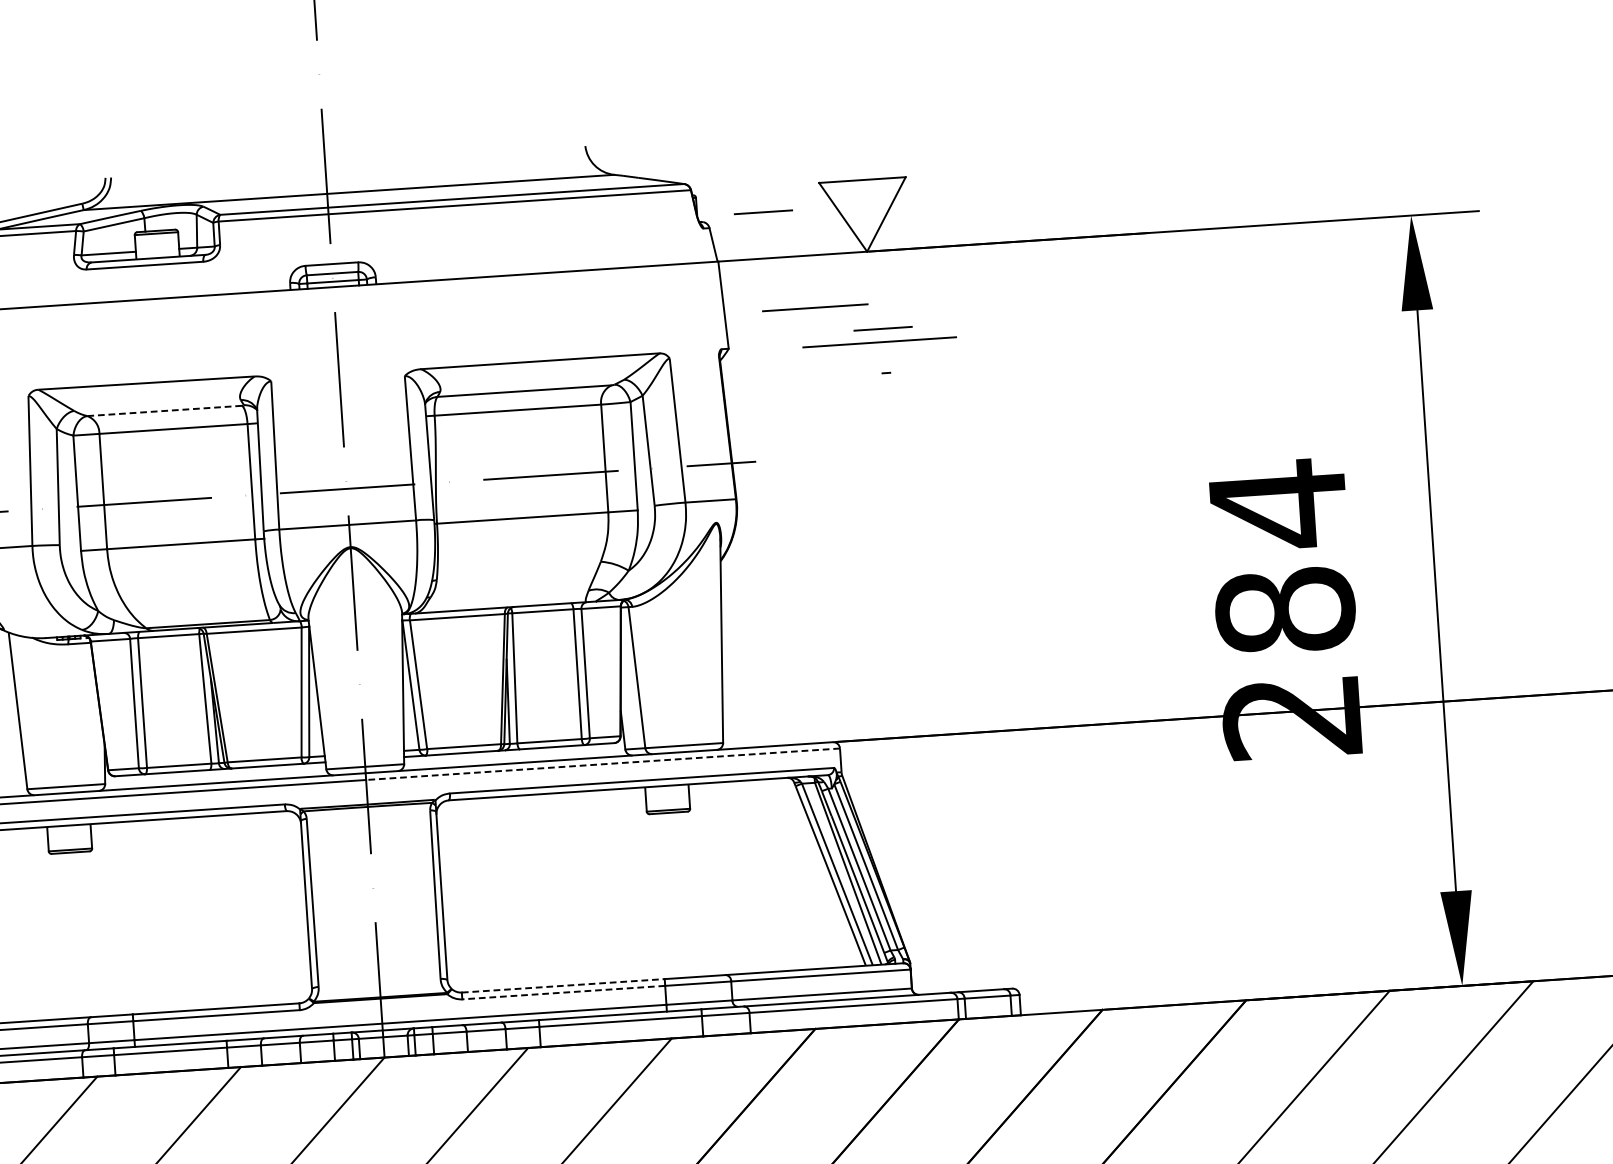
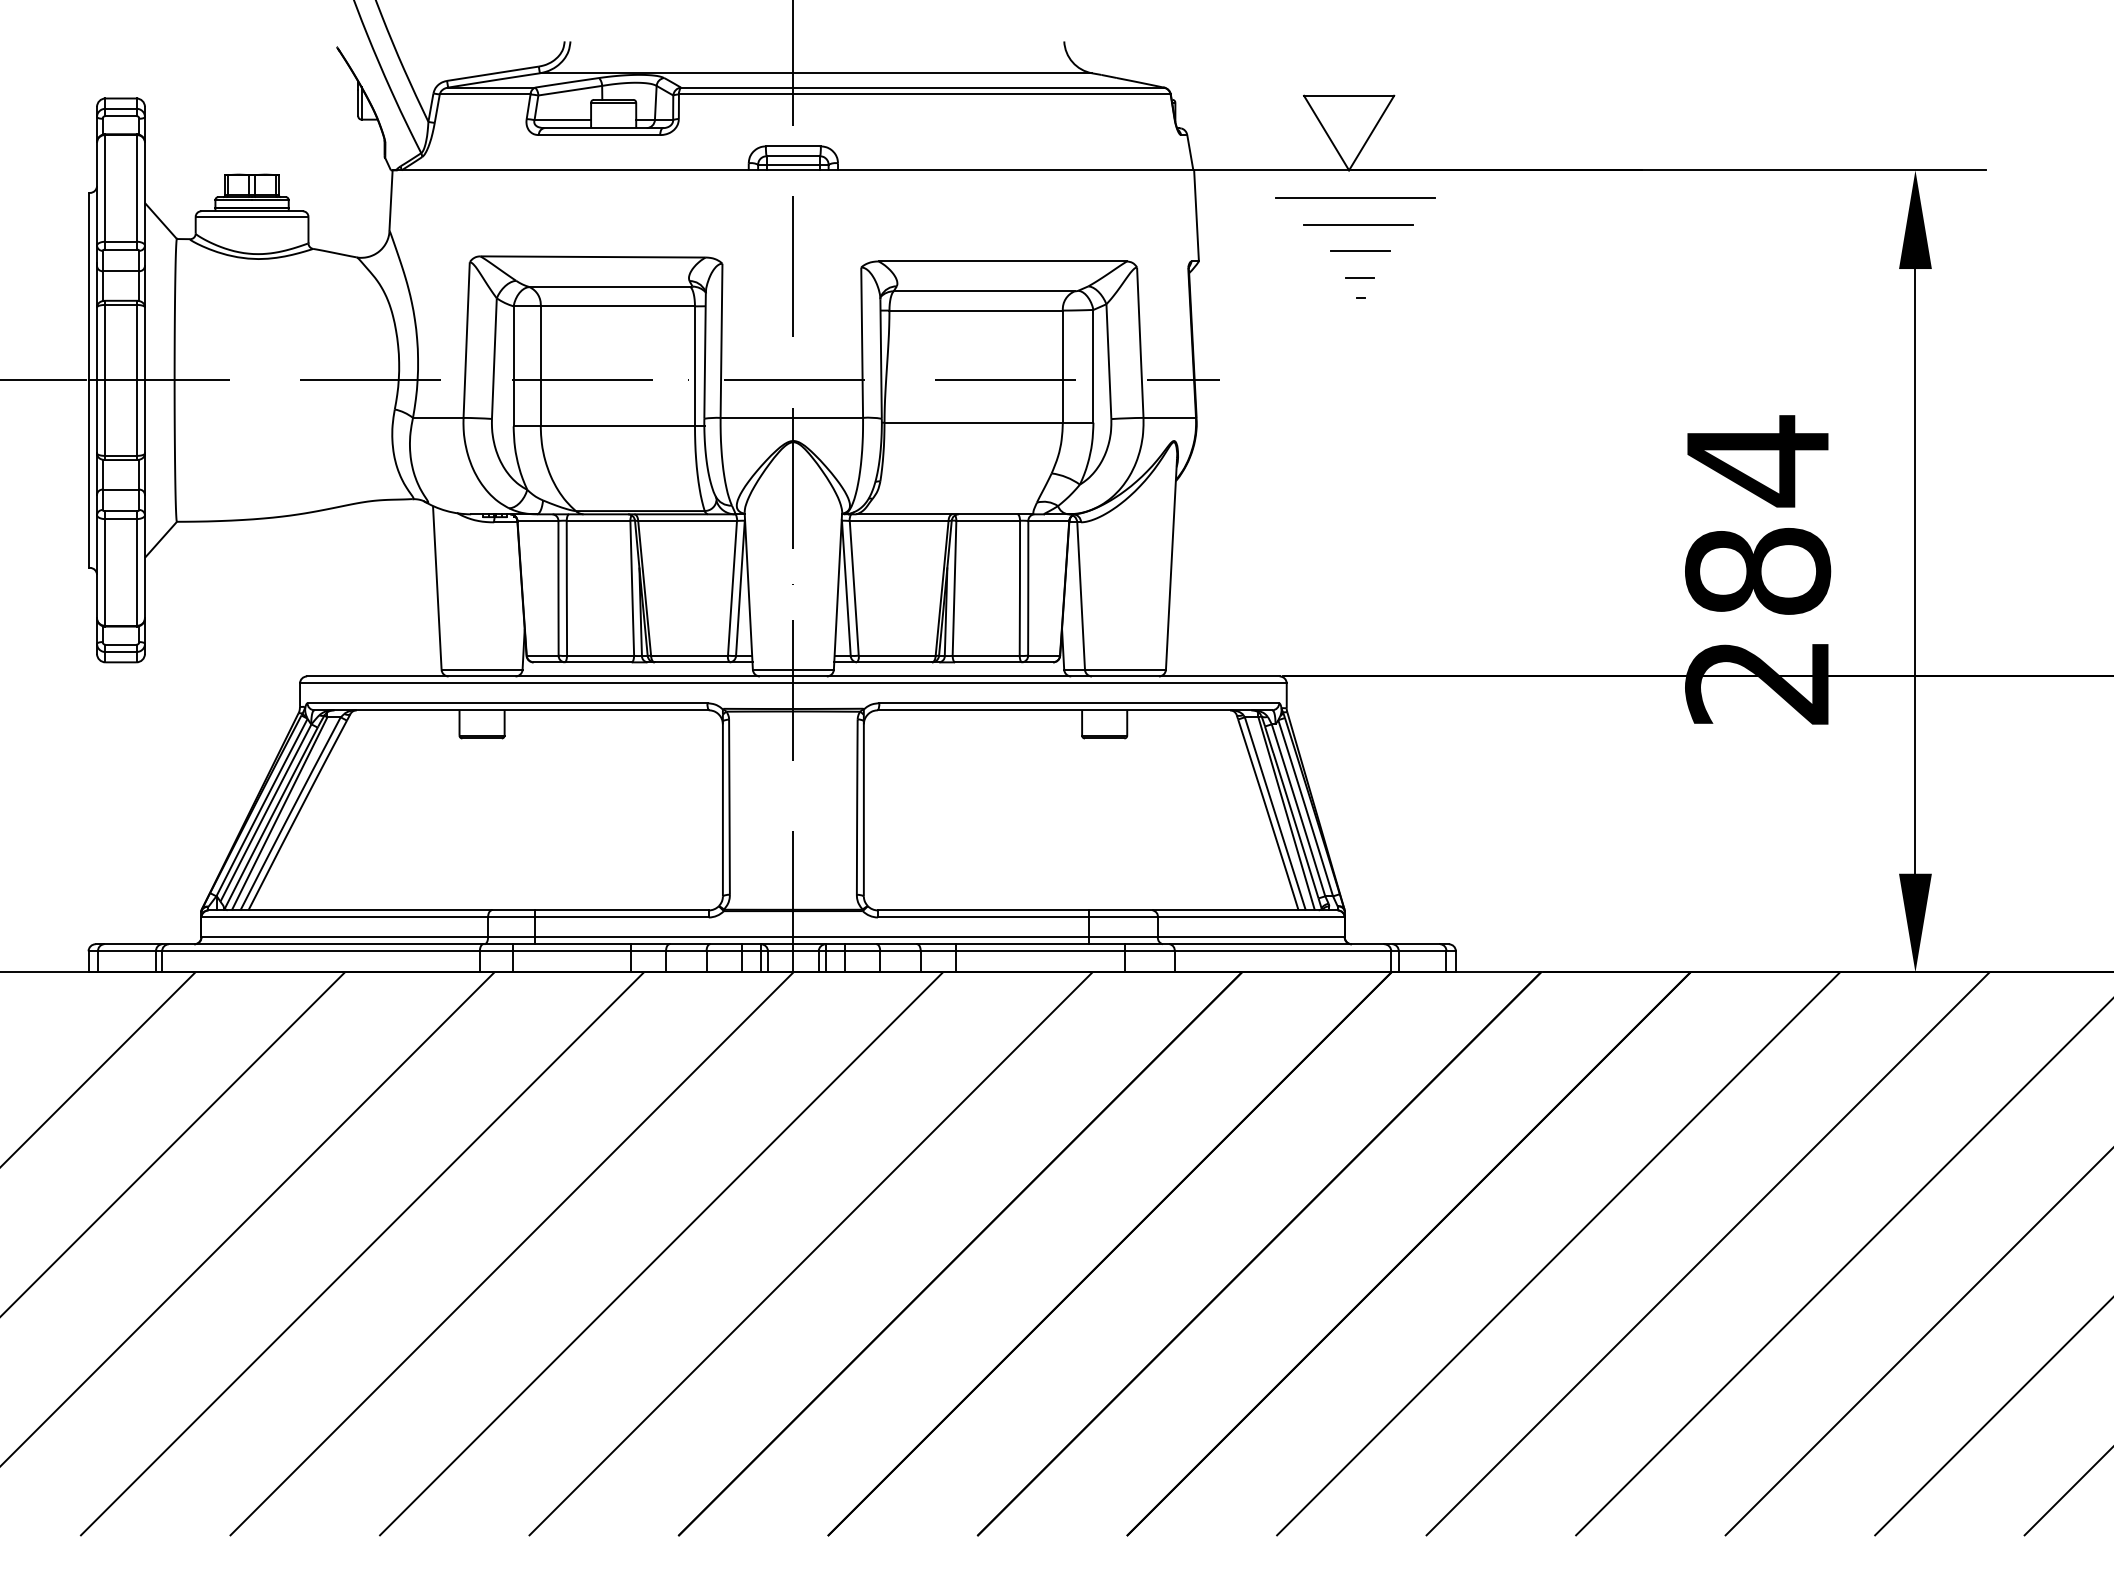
line: (763, 211) -> (1244, 121), removed
line: (815, 307) -> (1358, 224), moved
line: (879, 341) -> (1355, 197), moved
line: (884, 353) -> (1360, 277), added
line: (165, 411) -> (610, 287), dashed -> solid
line: (603, 764) -> (1040, 683), dashed -> solid
line: (563, 985) -> (983, 910), dashed -> solid
line: (563, 992) -> (983, 917), dashed -> solid

